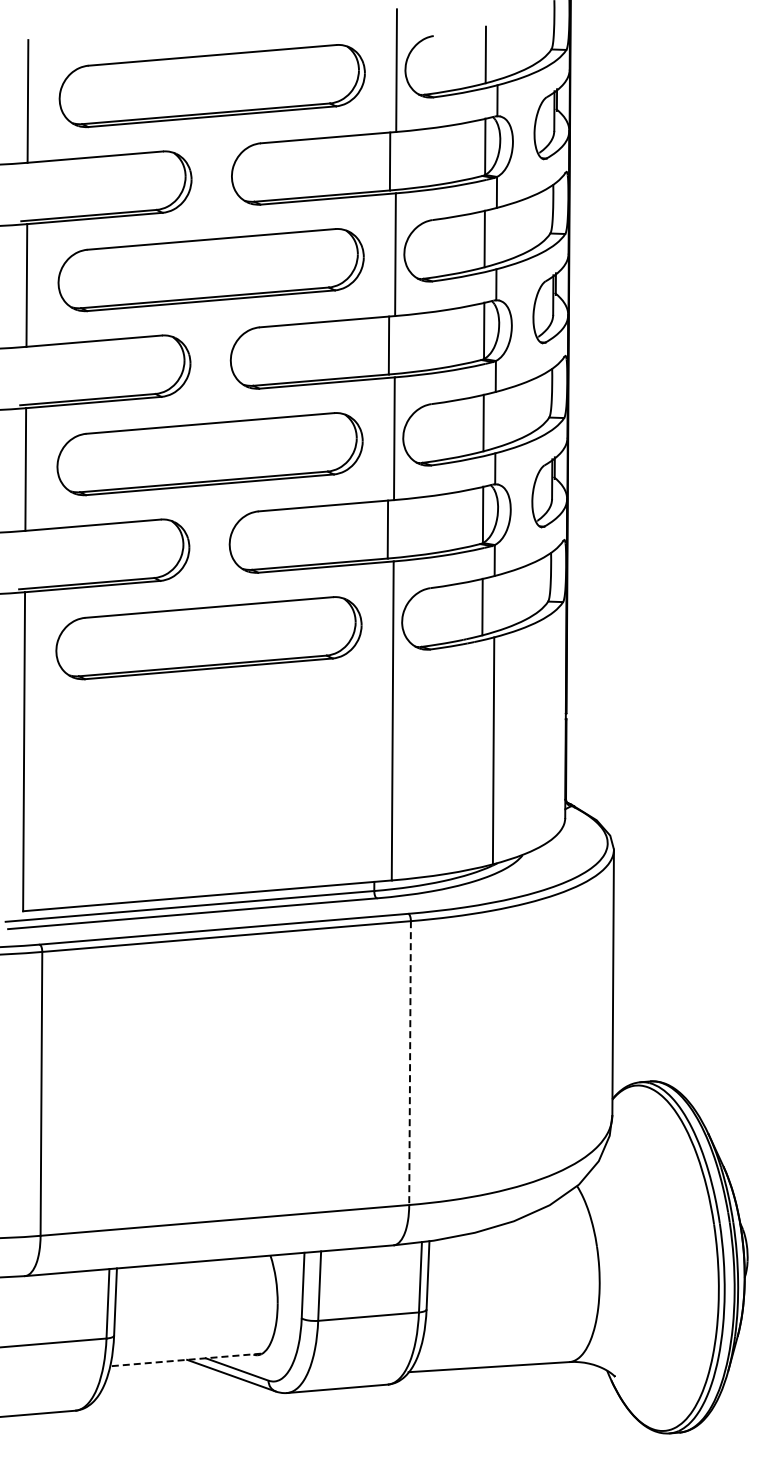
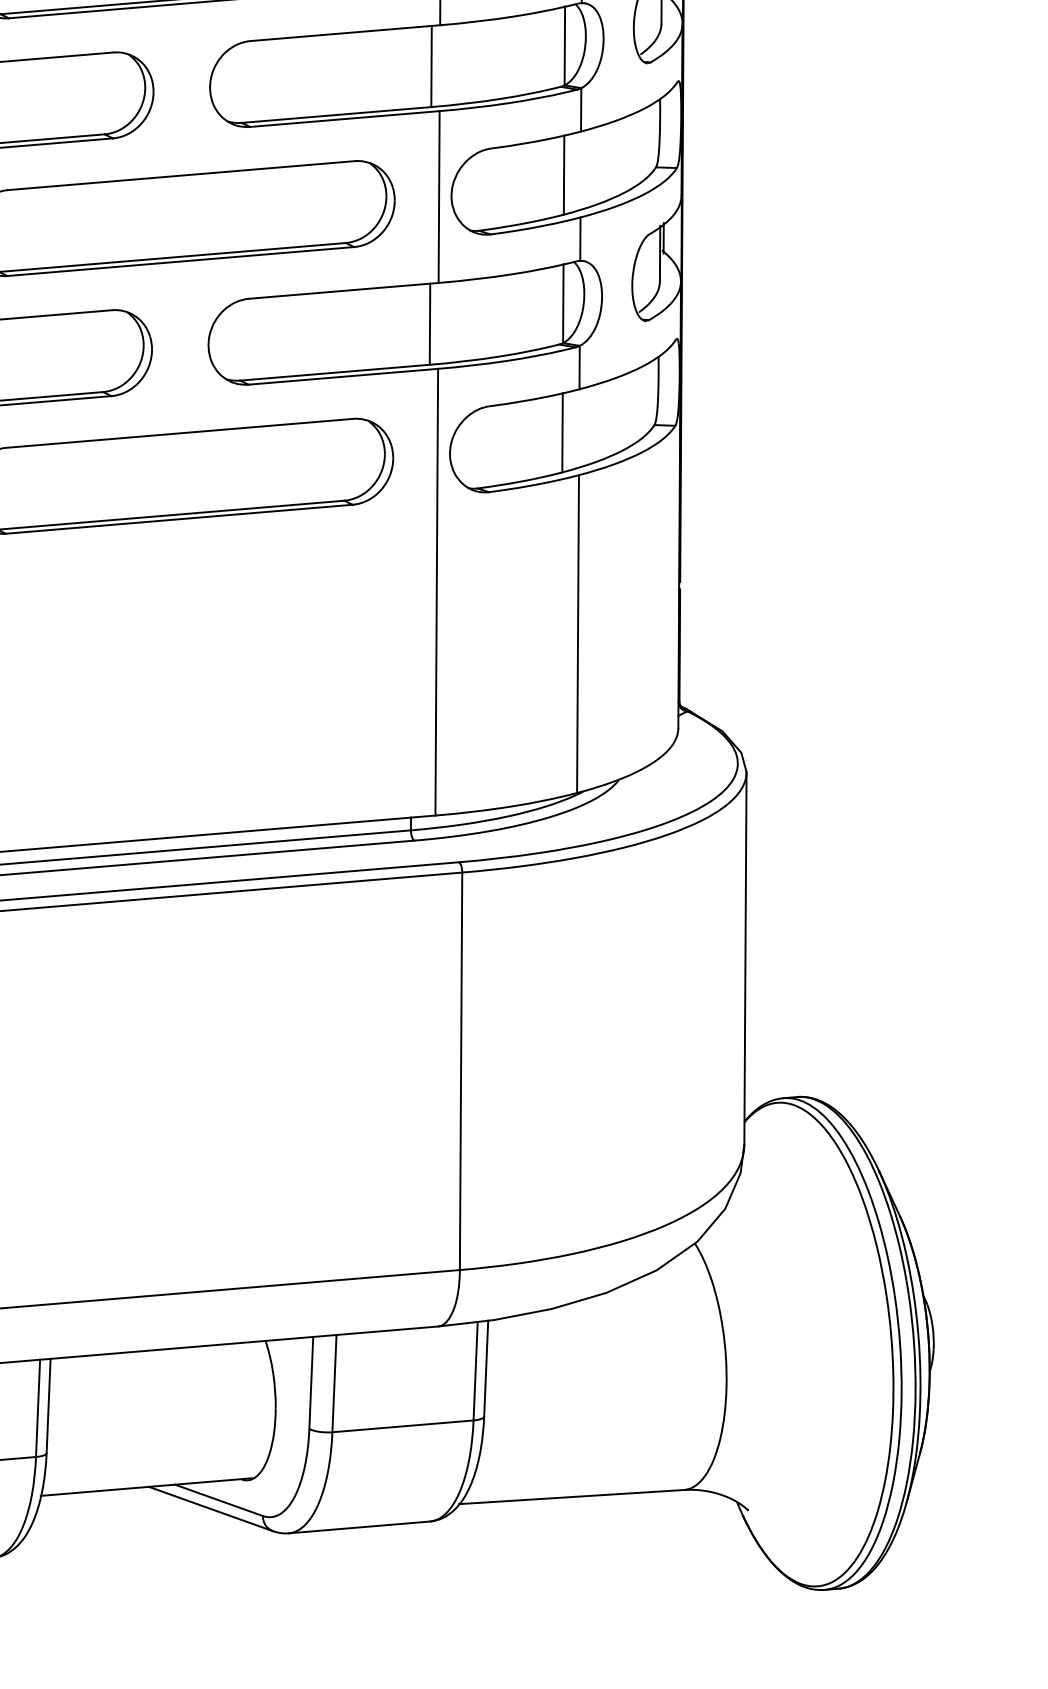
line: (410, 1063) -> (461, 1071), dashed -> solid
line: (185, 1359) -> (146, 1486), dashed -> solid

